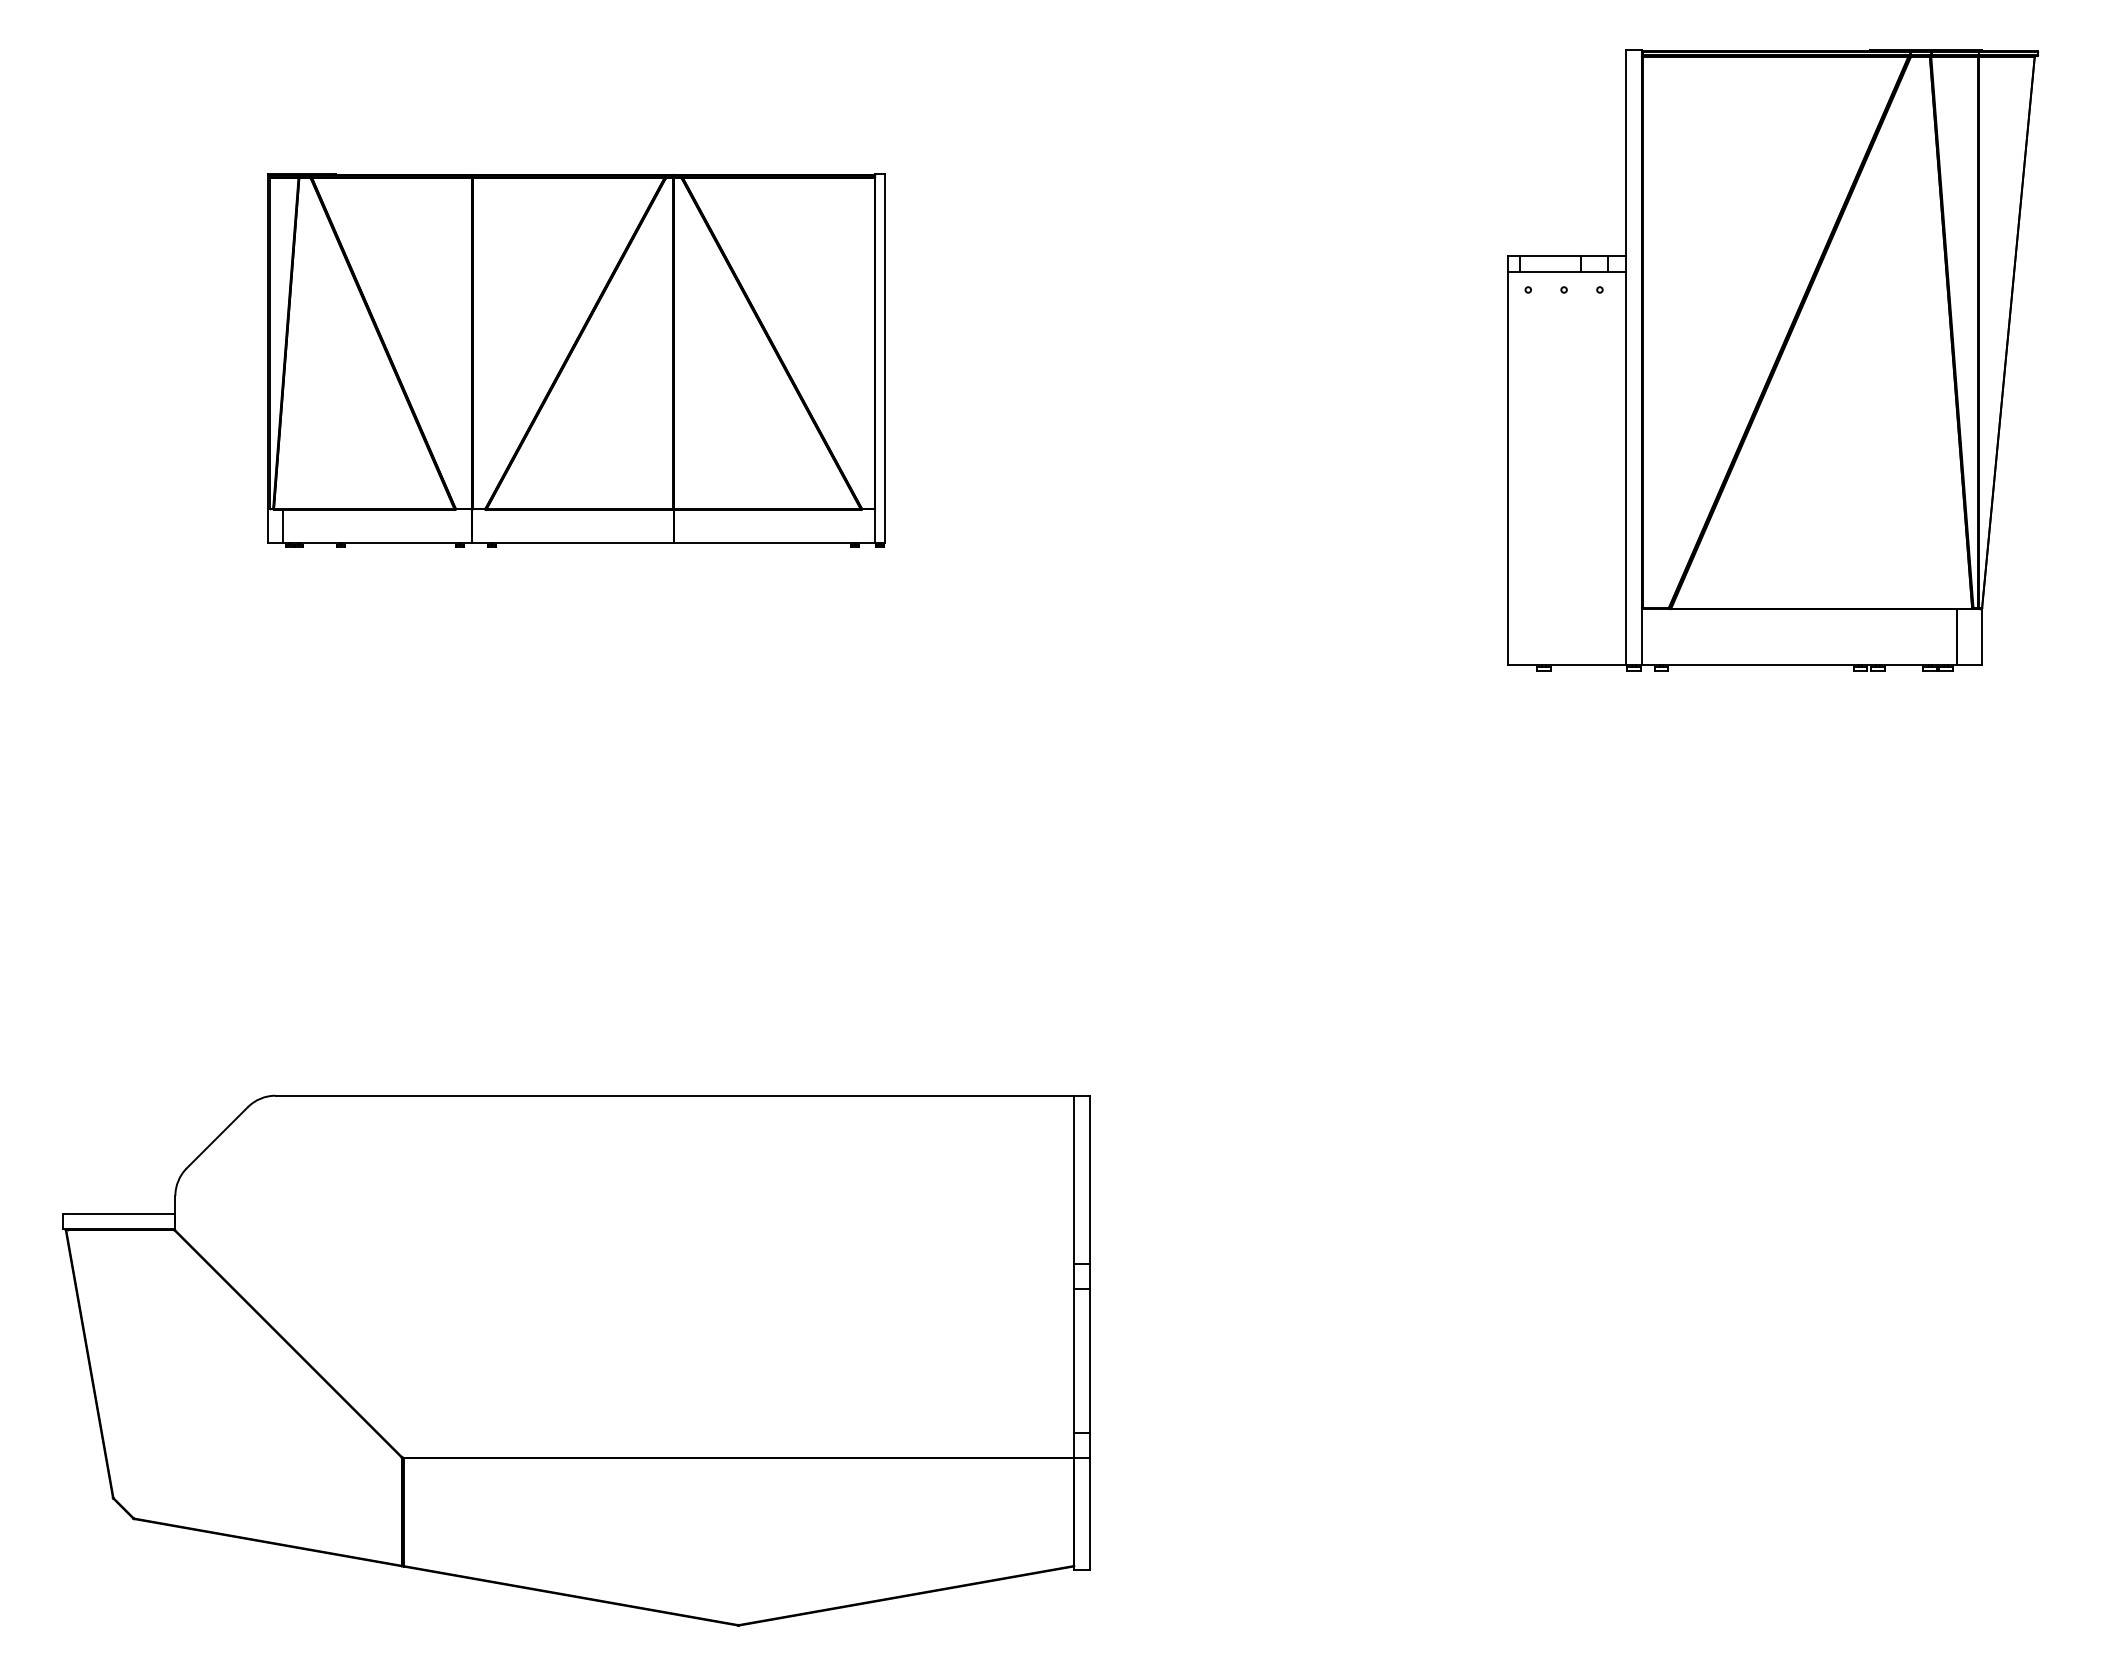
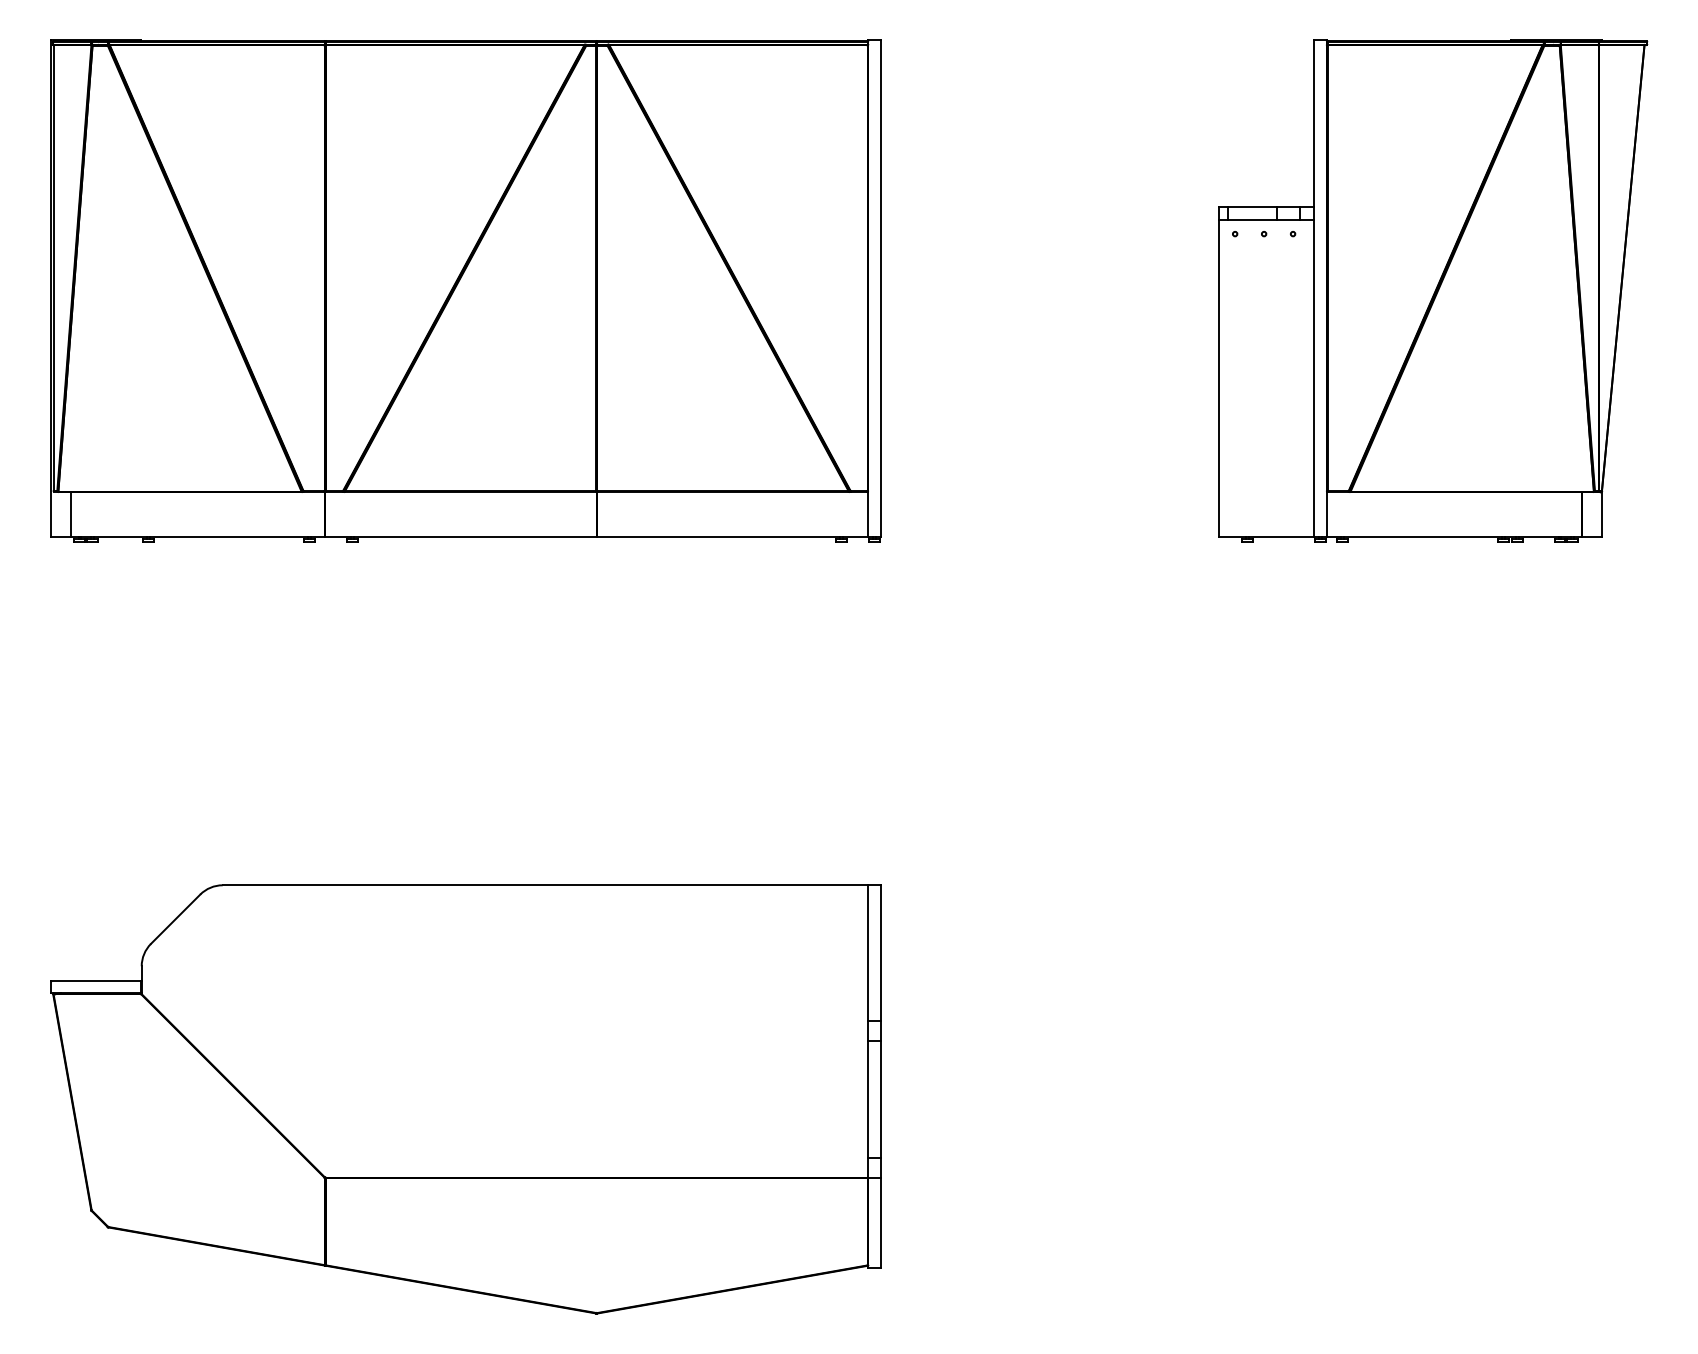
part: (576, 360) -> (465, 291), size x1.67

